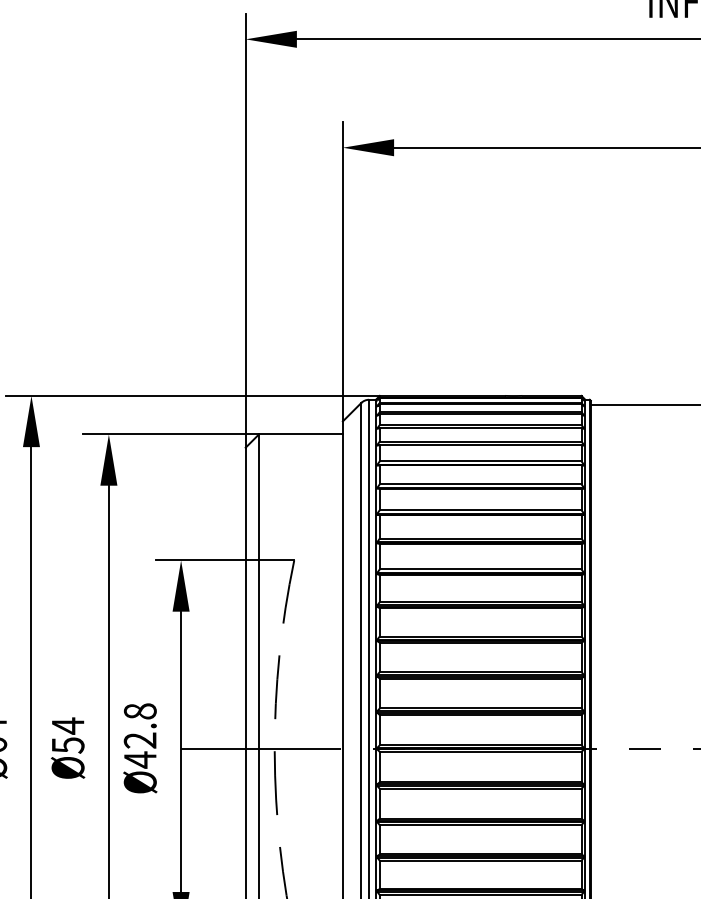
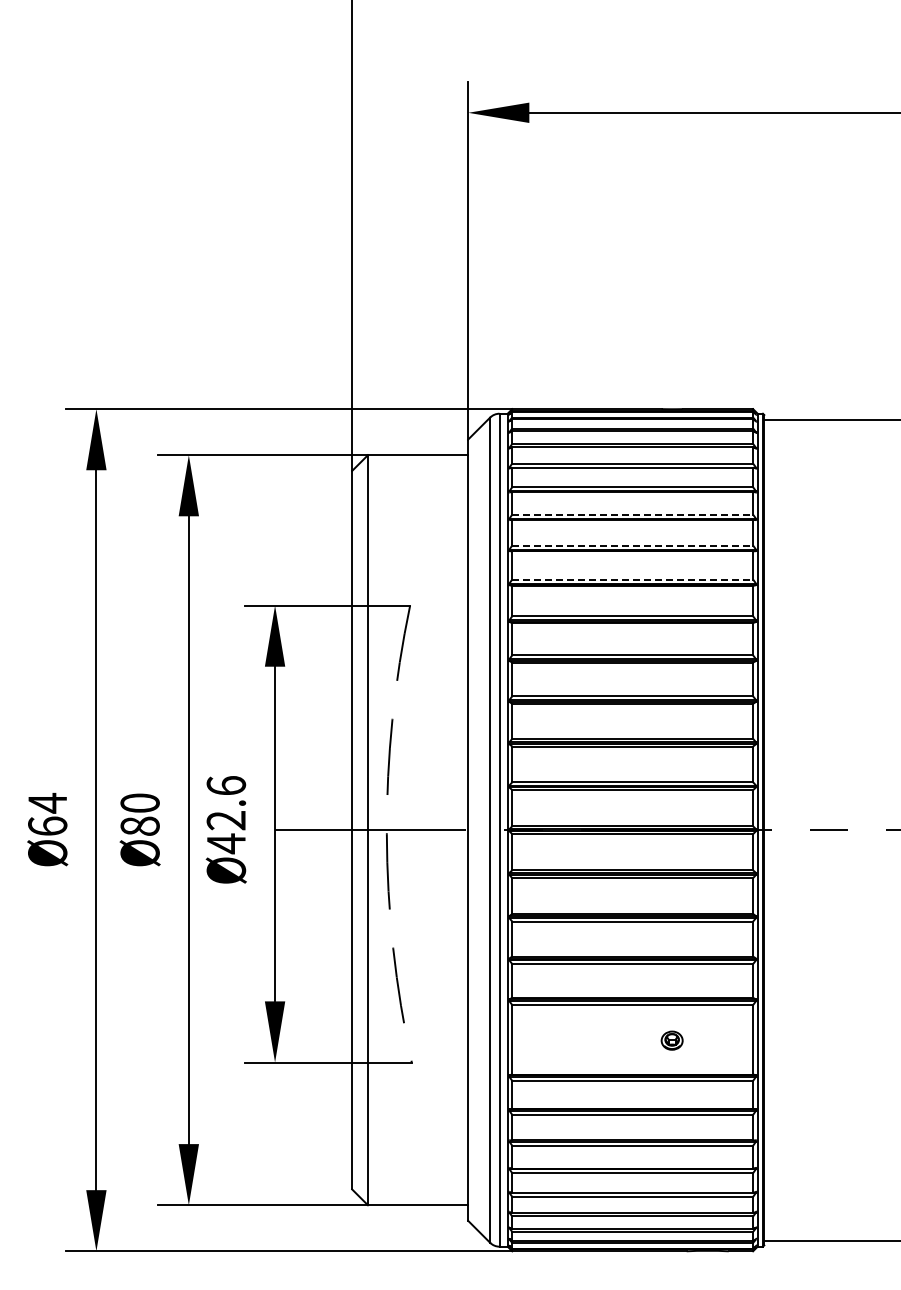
line: (481, 484) -> (633, 514), solid -> dashed
line: (481, 510) -> (633, 545), solid -> dashed
line: (481, 538) -> (633, 579), solid -> dashed
text: (140, 711) -> (226, 785), Ø42.8 -> Ø42.6
text: (67, 735) -> (139, 814), Ø54 -> Ø80

